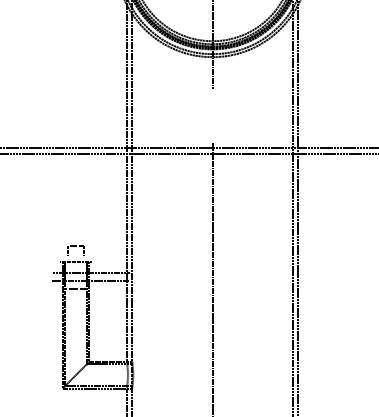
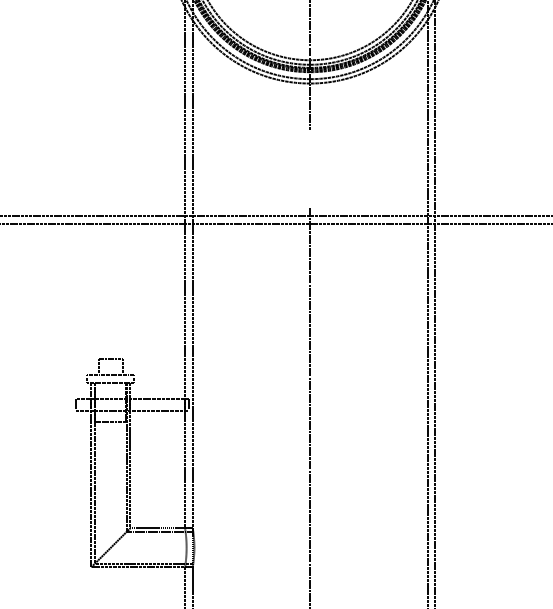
line: (75, 256) -> (110, 374), added

